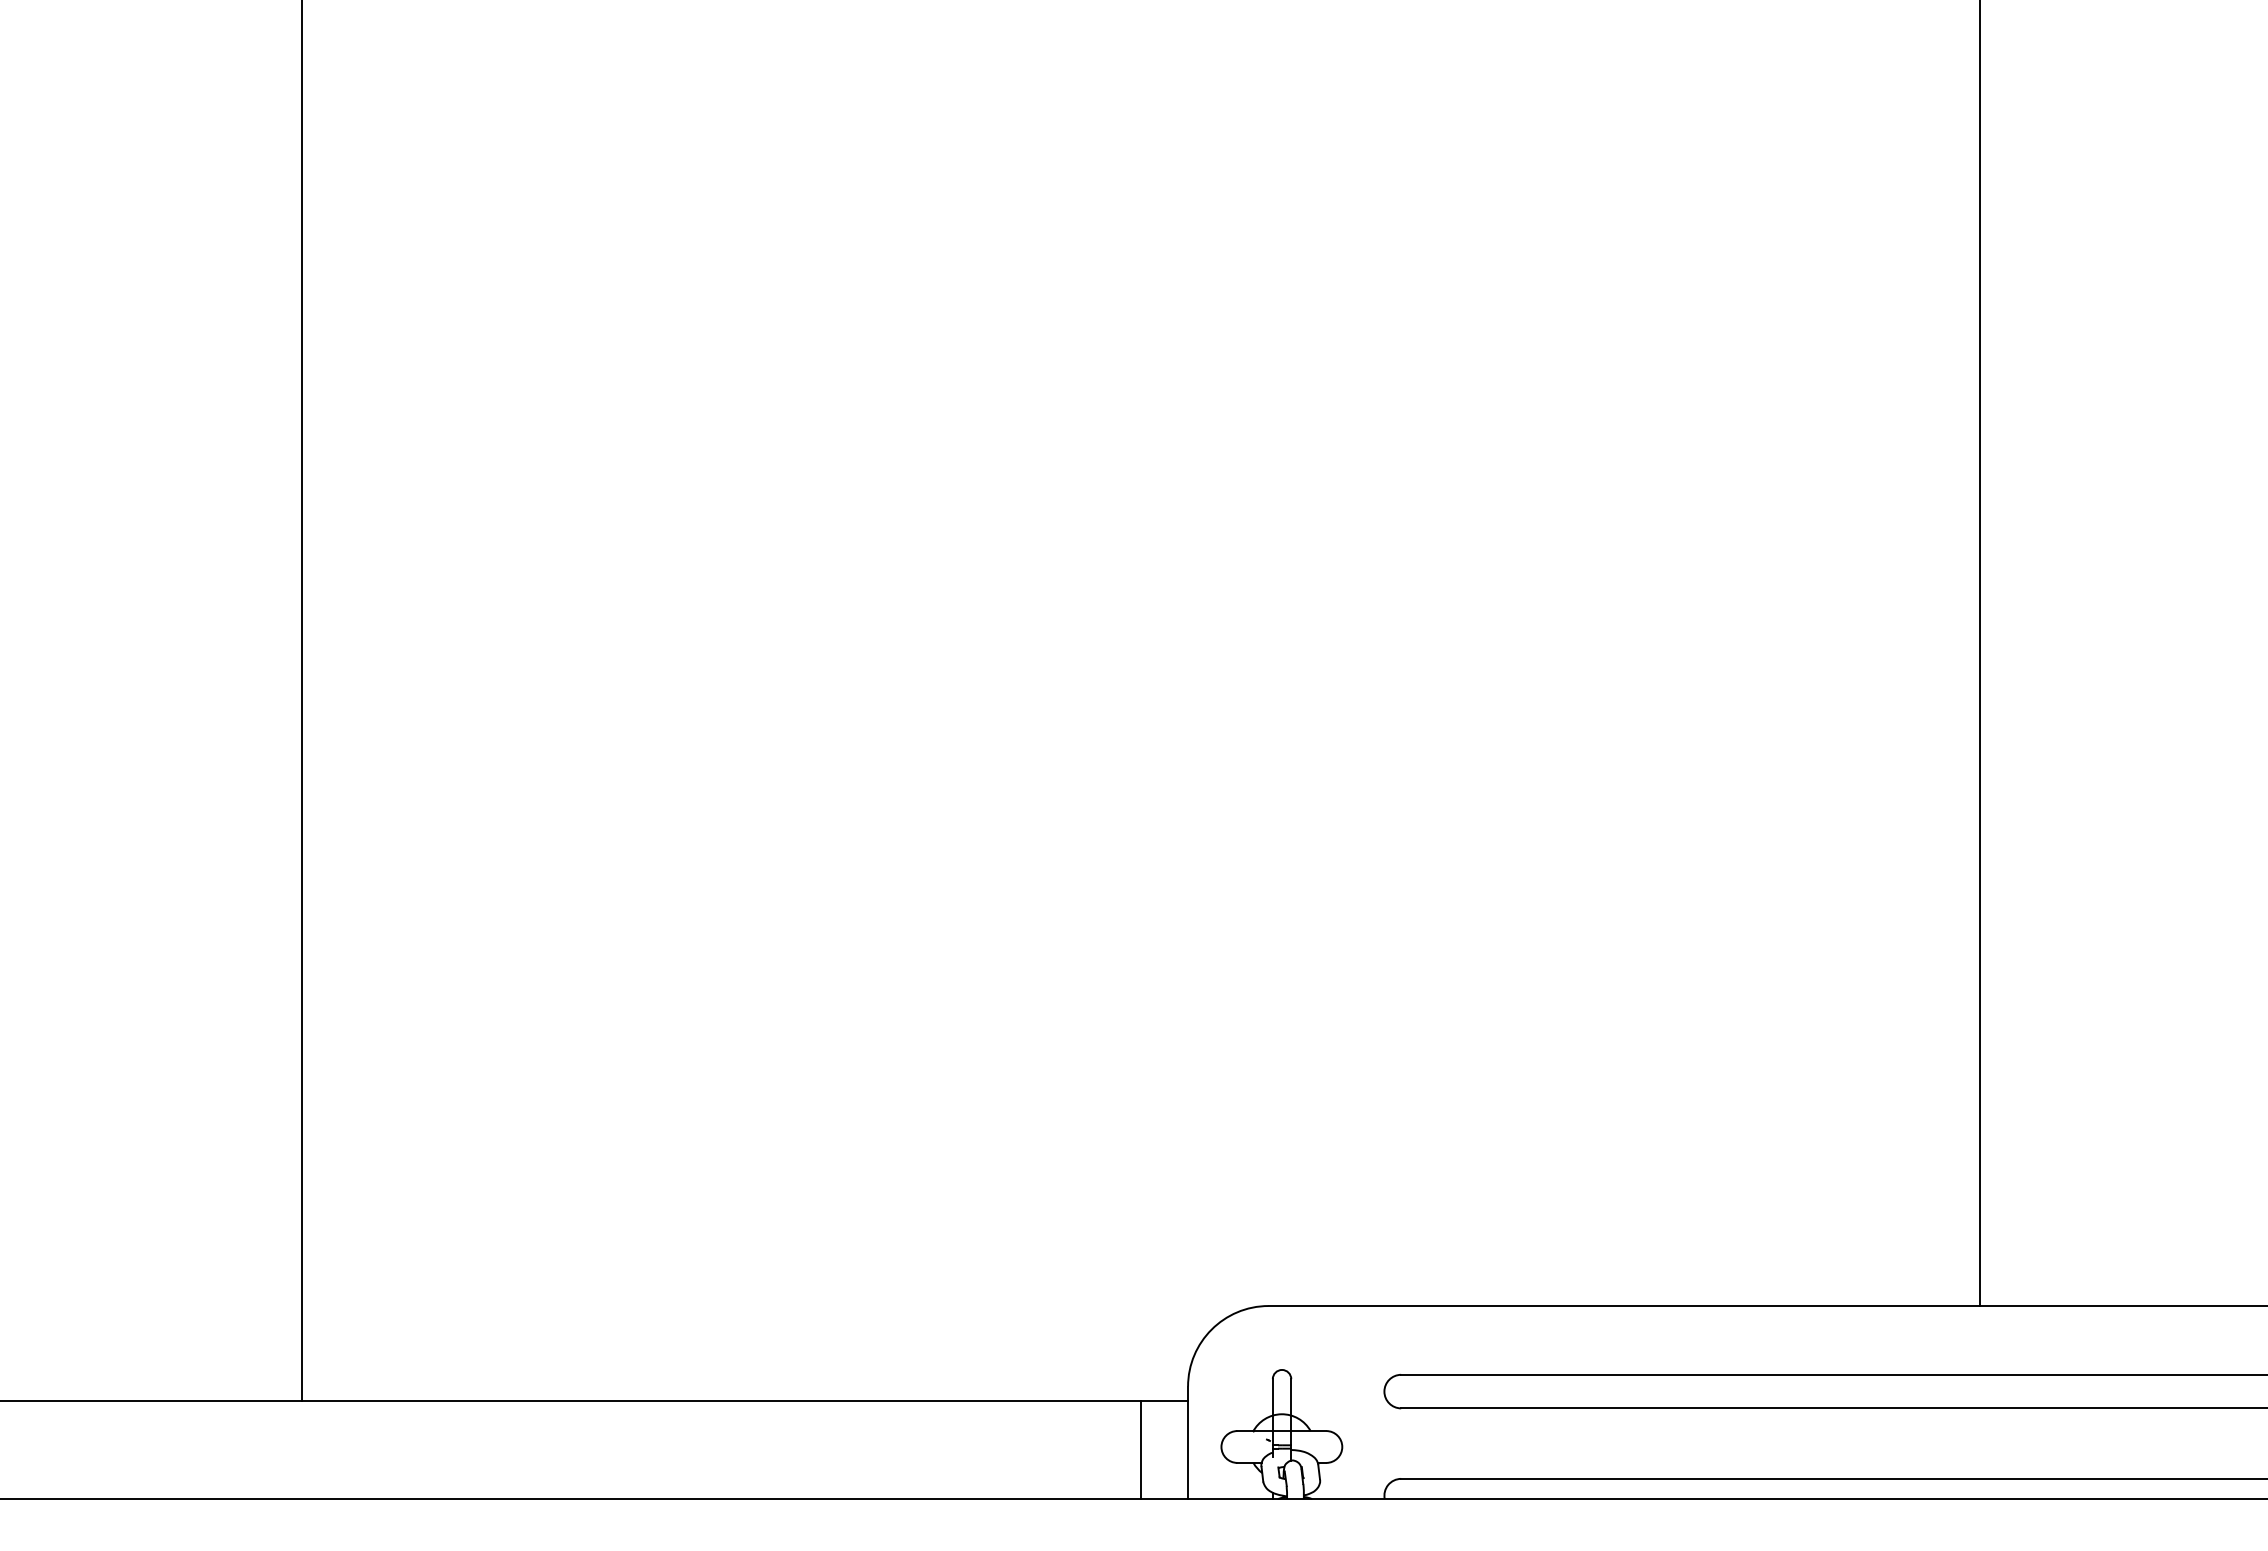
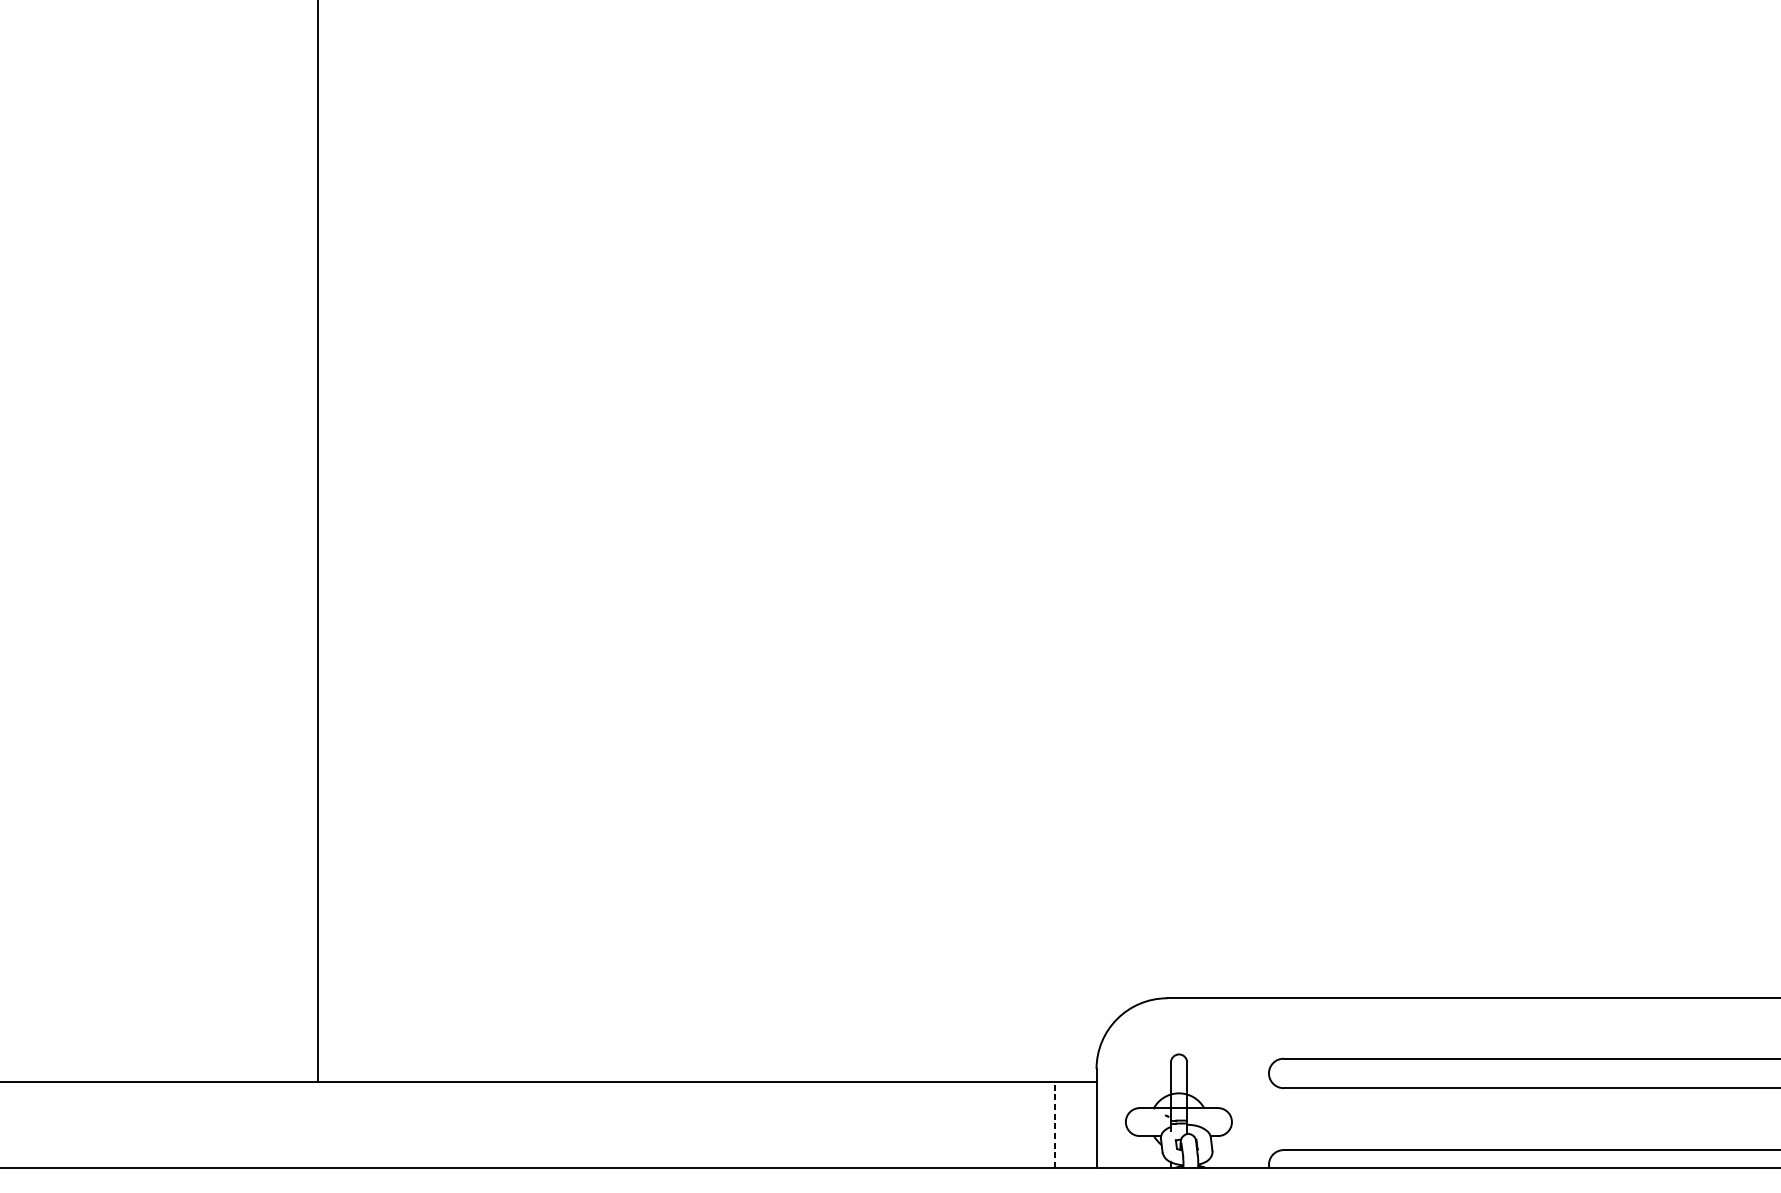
line: (1141, 1449) -> (1055, 1124), solid -> dashed

